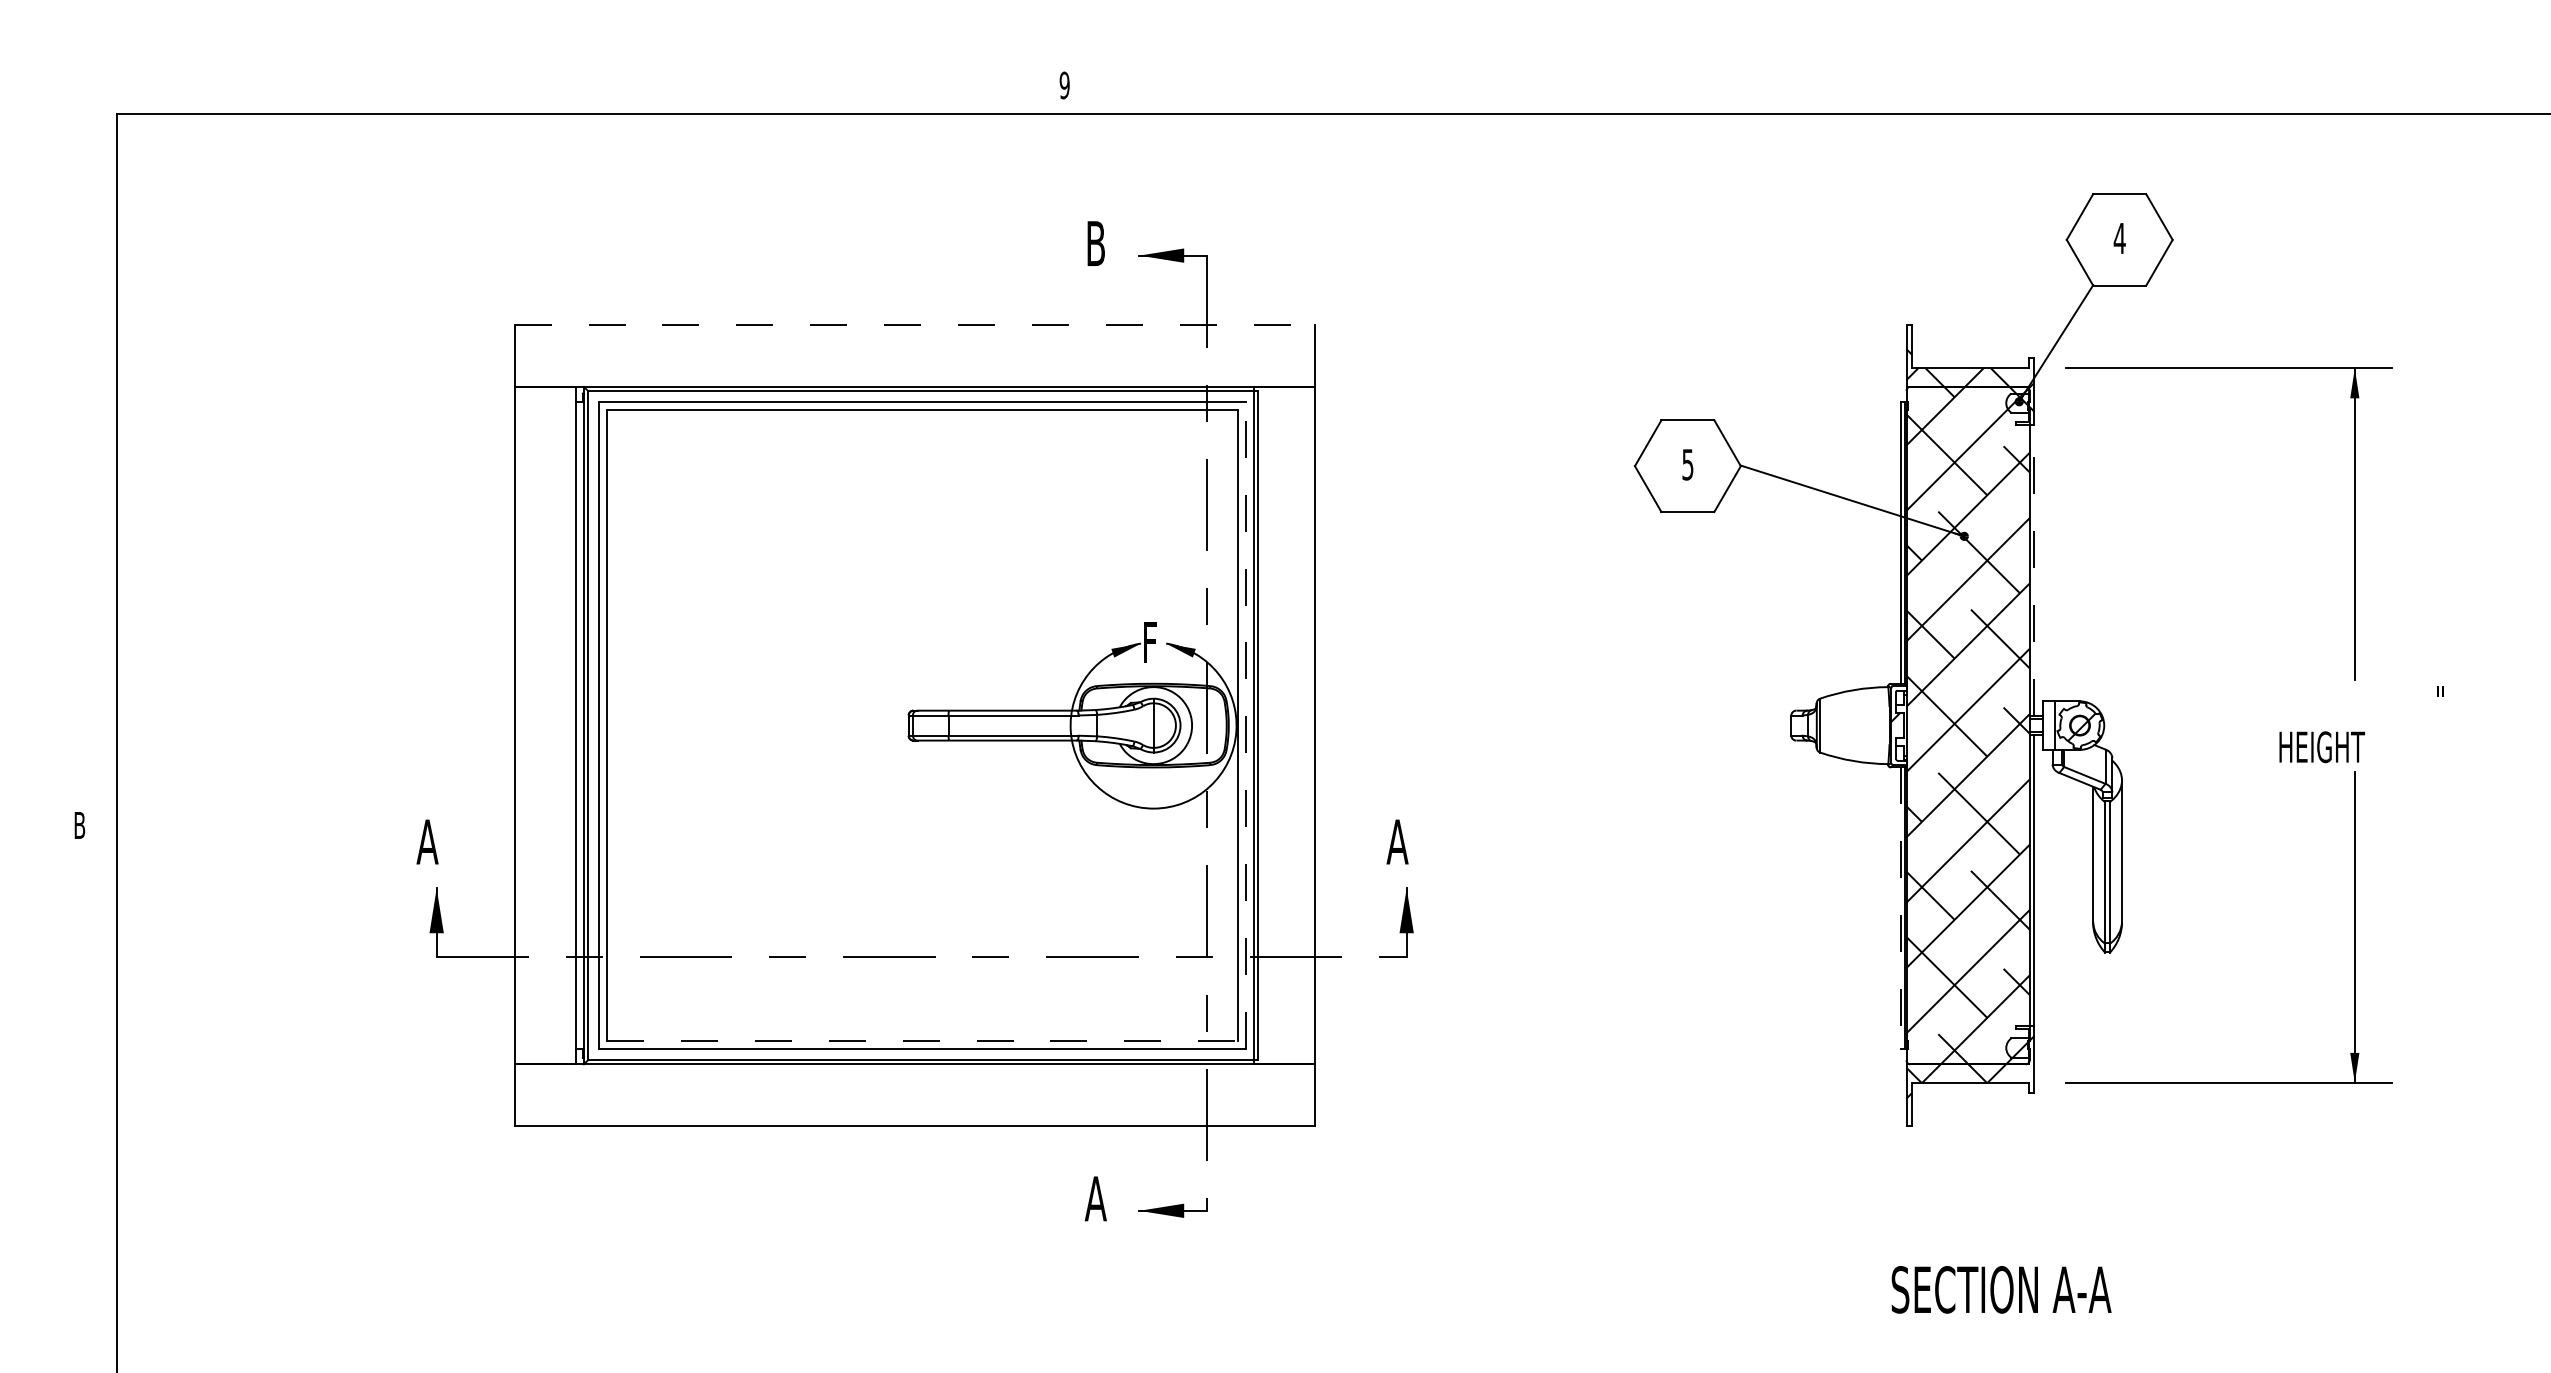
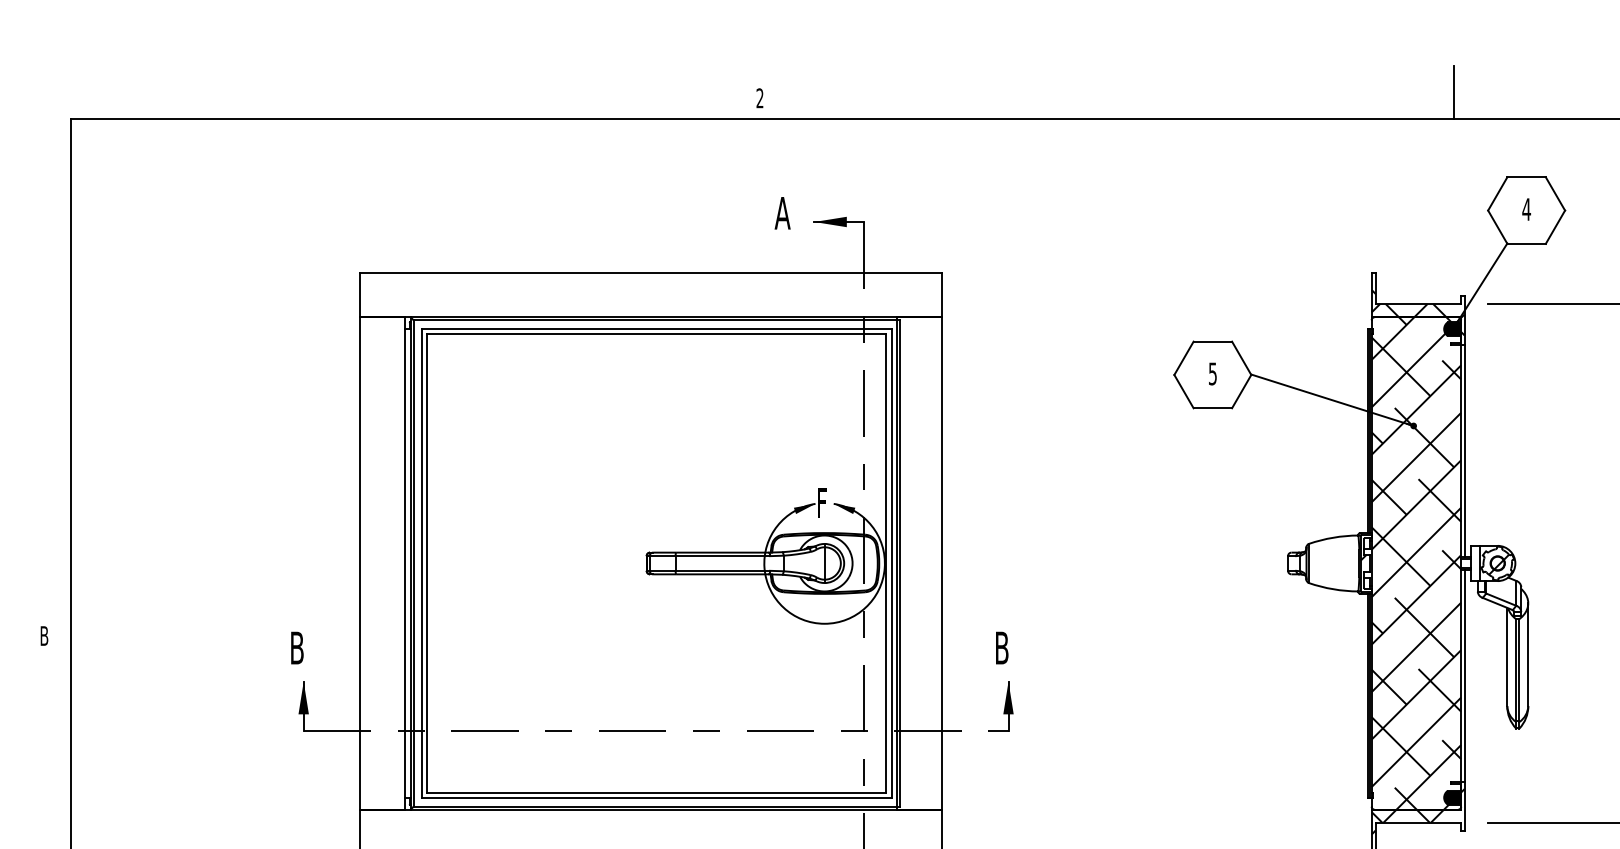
line: (2019, 77) -> (1453, 92), added
text: (1064, 85) -> (759, 98), 9 -> 2
text: (1095, 243) -> (782, 213), B -> A
line: (915, 325) -> (651, 272), dashed -> solid
fill: (2017, 402) -> (1452, 328), added
line: (2034, 570) -> (1464, 450), dashed -> solid
line: (1245, 725) -> (891, 563), dashed -> solid
text: (427, 841) -> (297, 647), A -> B
text: (1397, 841) -> (1001, 647), A -> B
line: (1900, 908) -> (1367, 696), dashed -> solid
line: (922, 1041) -> (656, 793), dashed -> solid
fill: (2017, 1047) -> (1452, 797), added

